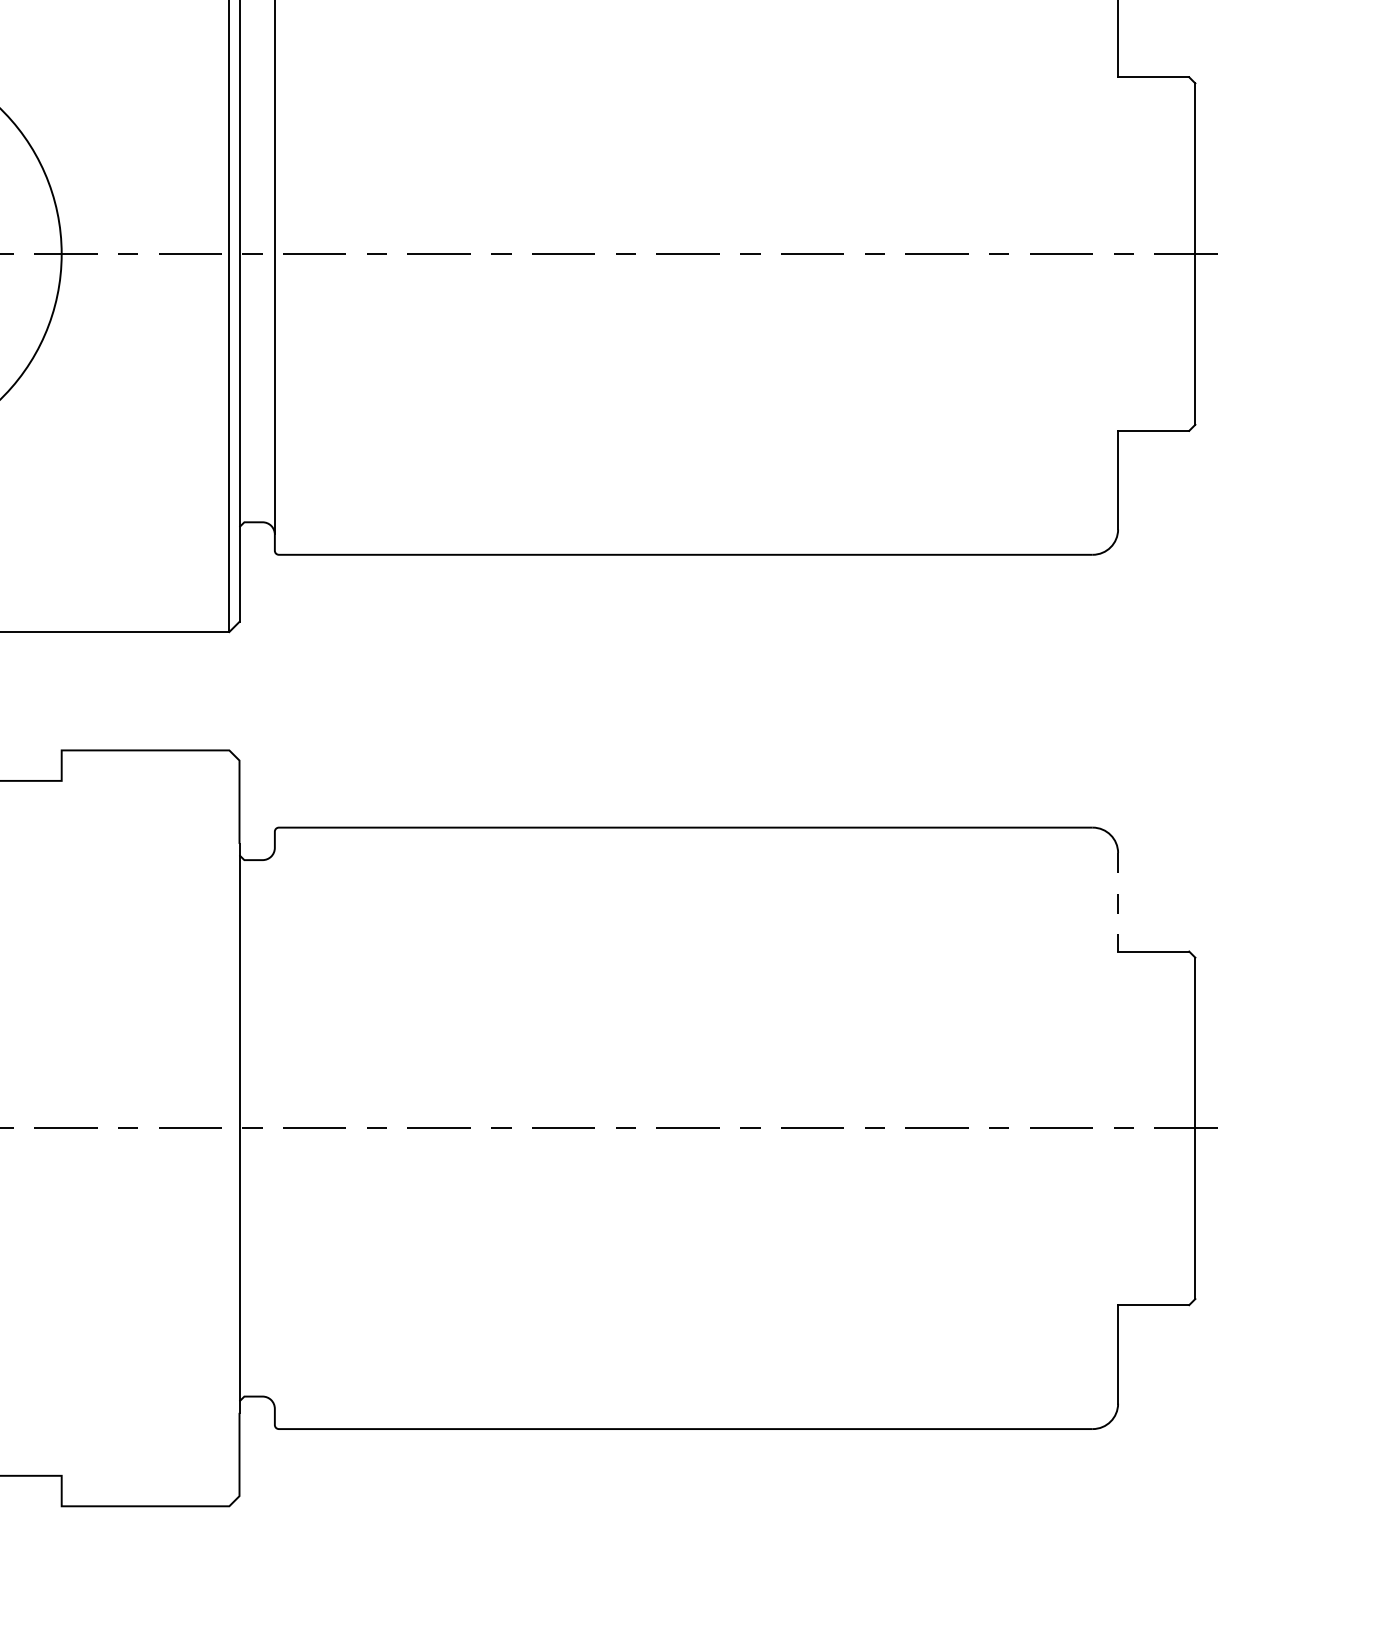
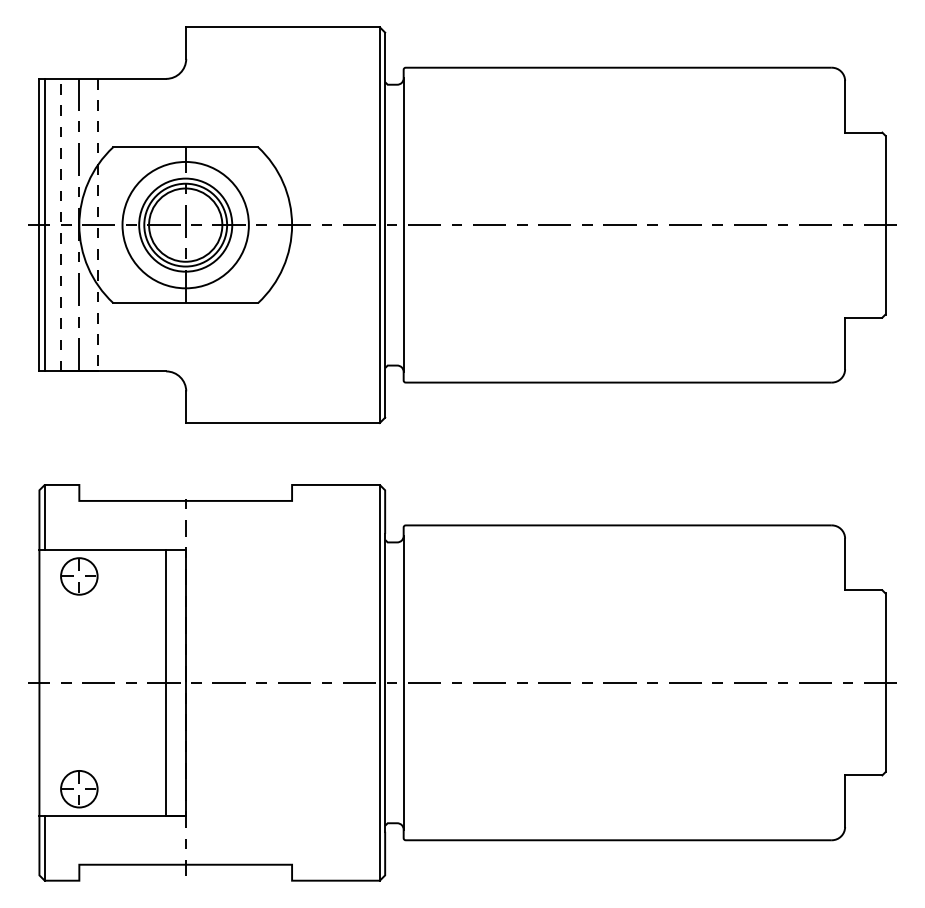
line: (1118, 902) -> (845, 564), dashed -> solid
line: (228, 1127) -> (379, 682), added
line: (274, 1127) -> (403, 682), added

